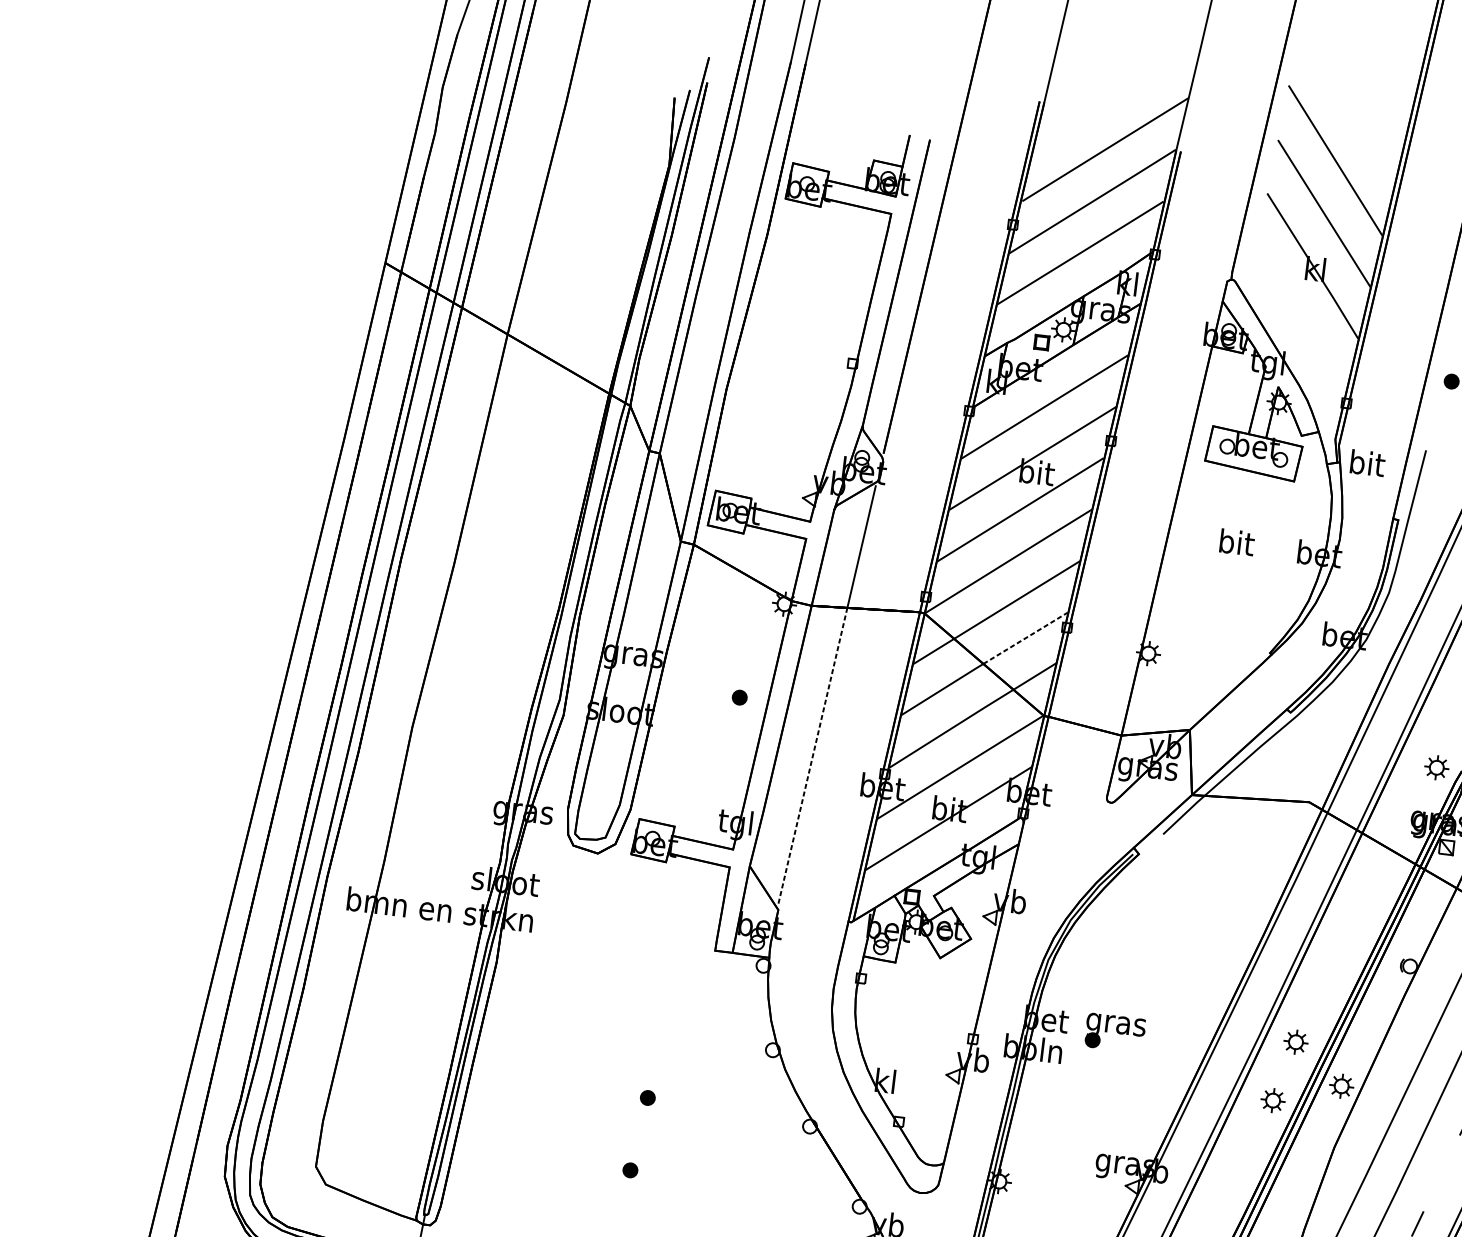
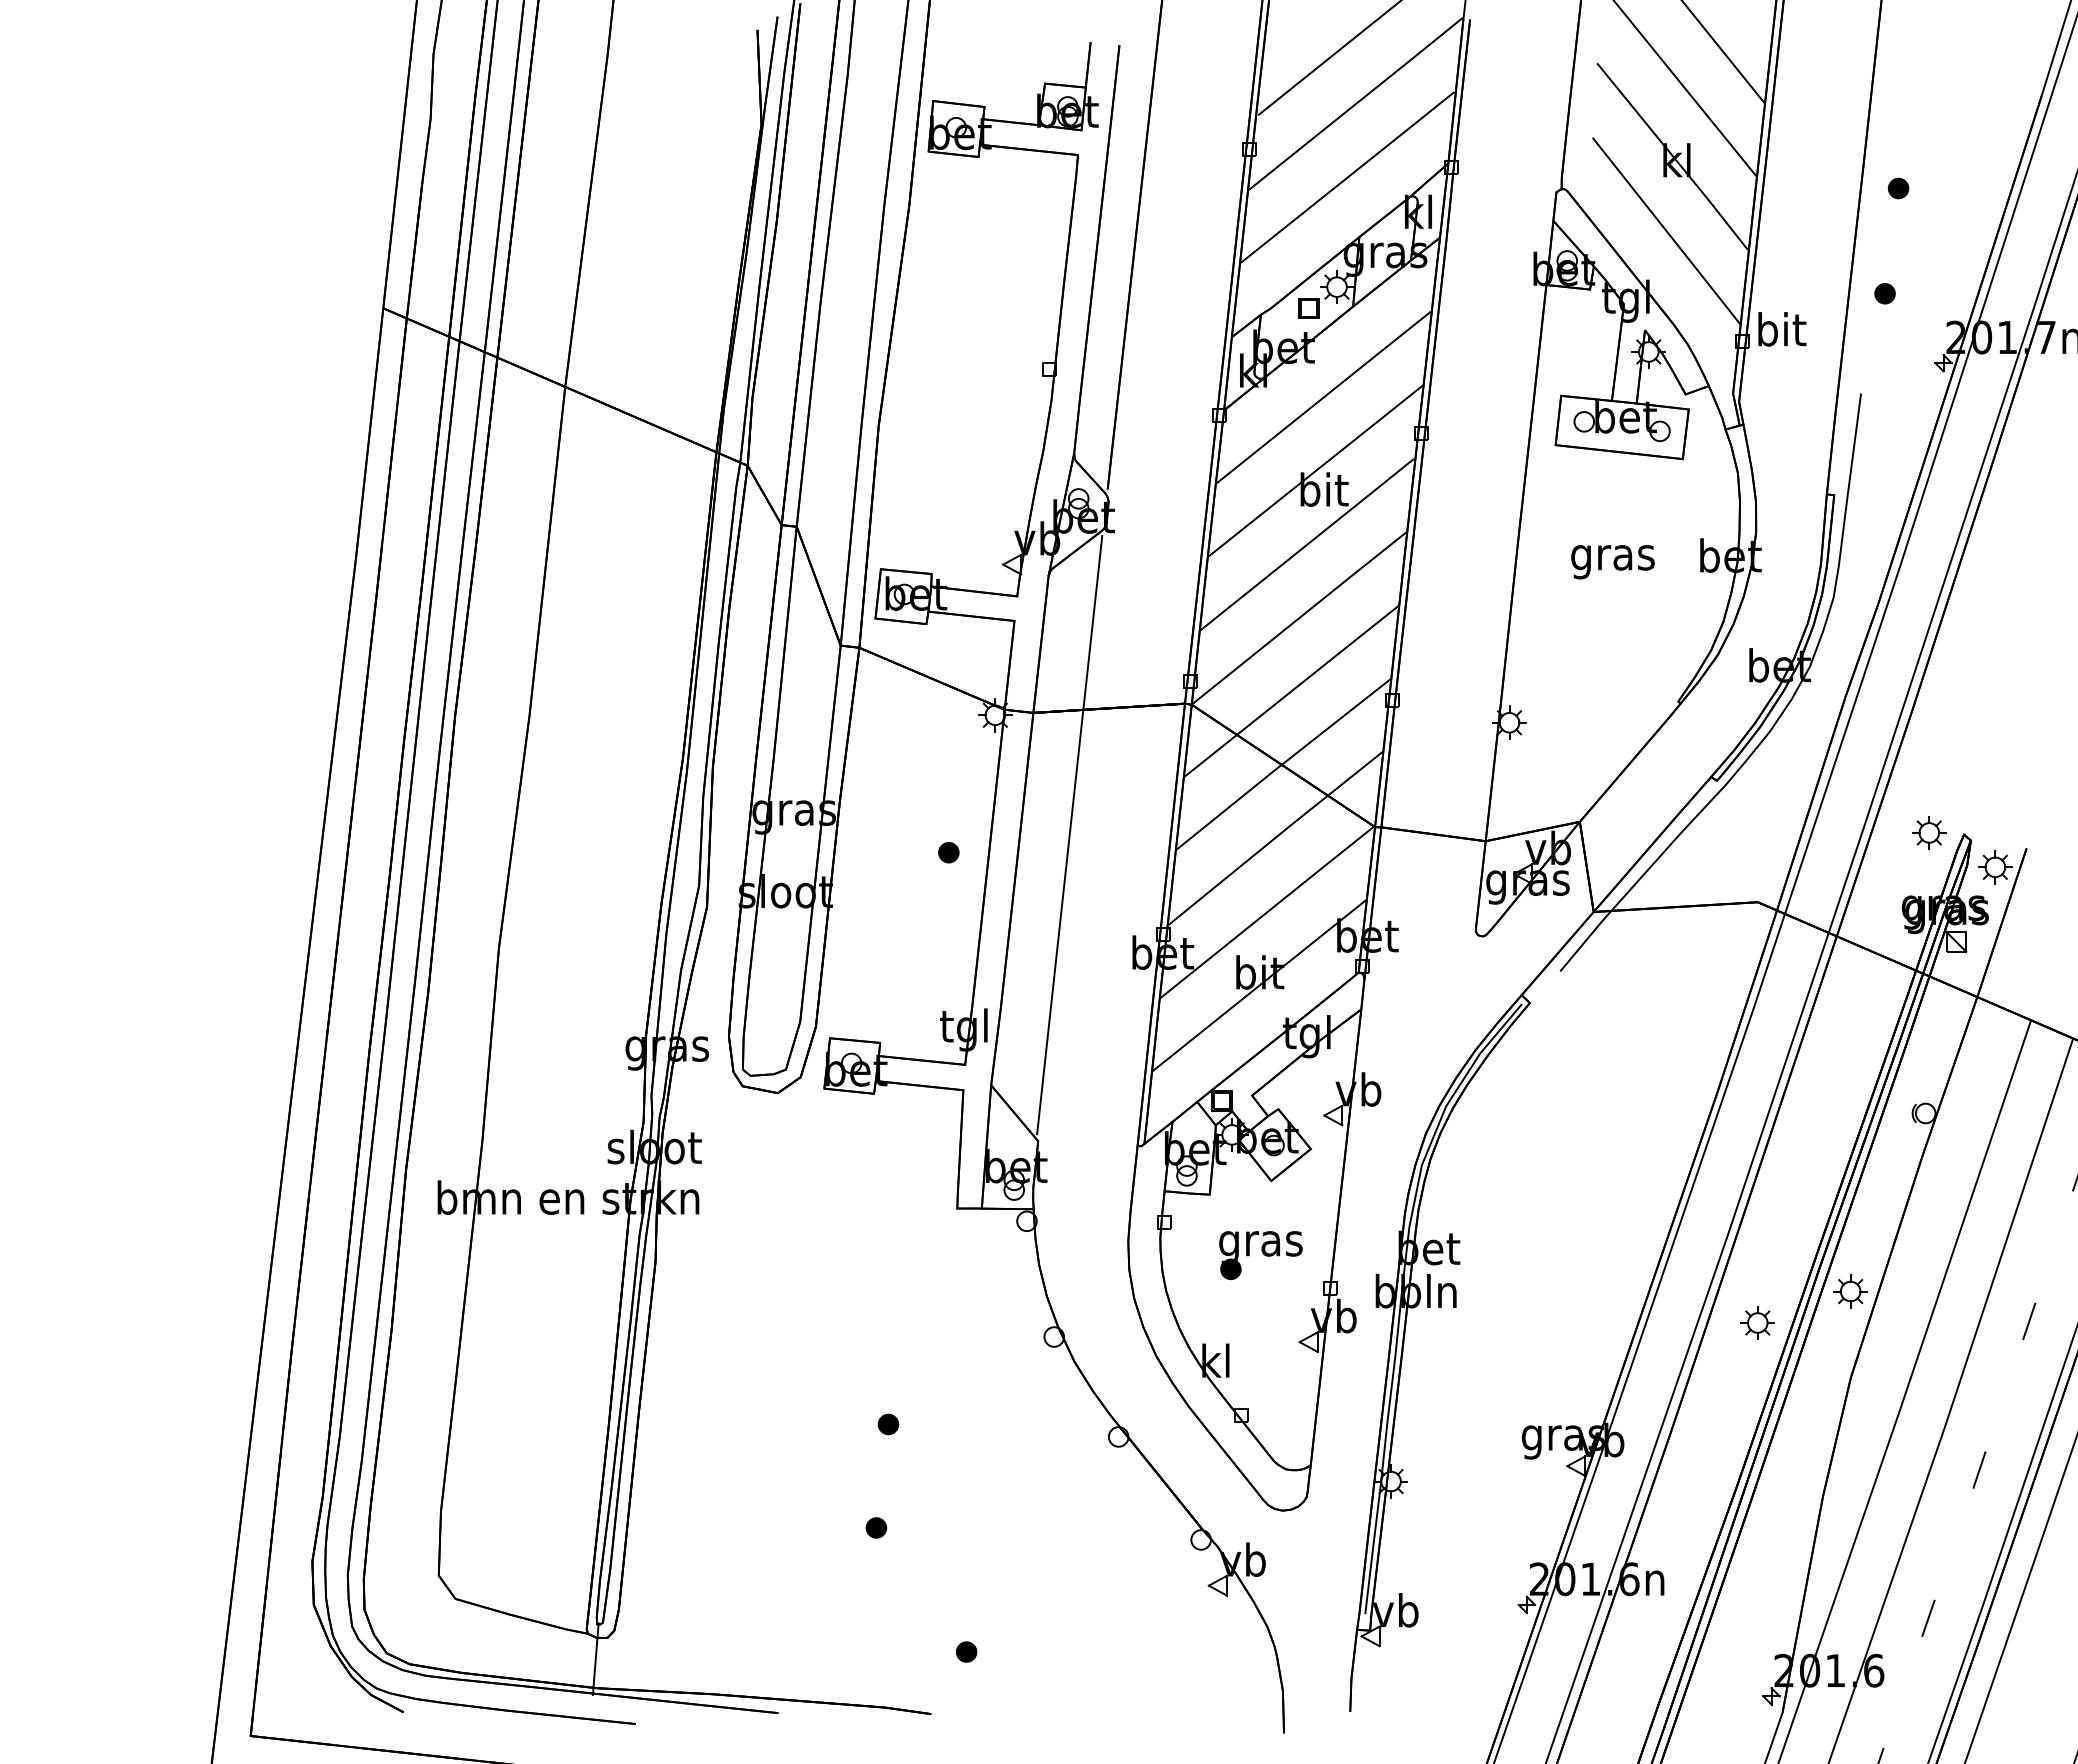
line: (1302, 318) -> (1666, 231), added
text: (1368, 463) -> (1782, 329), moved
text: (1235, 545) -> (1612, 557), bit -> gras
line: (1025, 637) -> (1336, 721), dashed -> solid
line: (812, 756) -> (1060, 922), dashed -> solid
part: (1114, 1032) -> (1260, 1255), moved
part: (1295, 1041) -> (1779, 1237), removed

